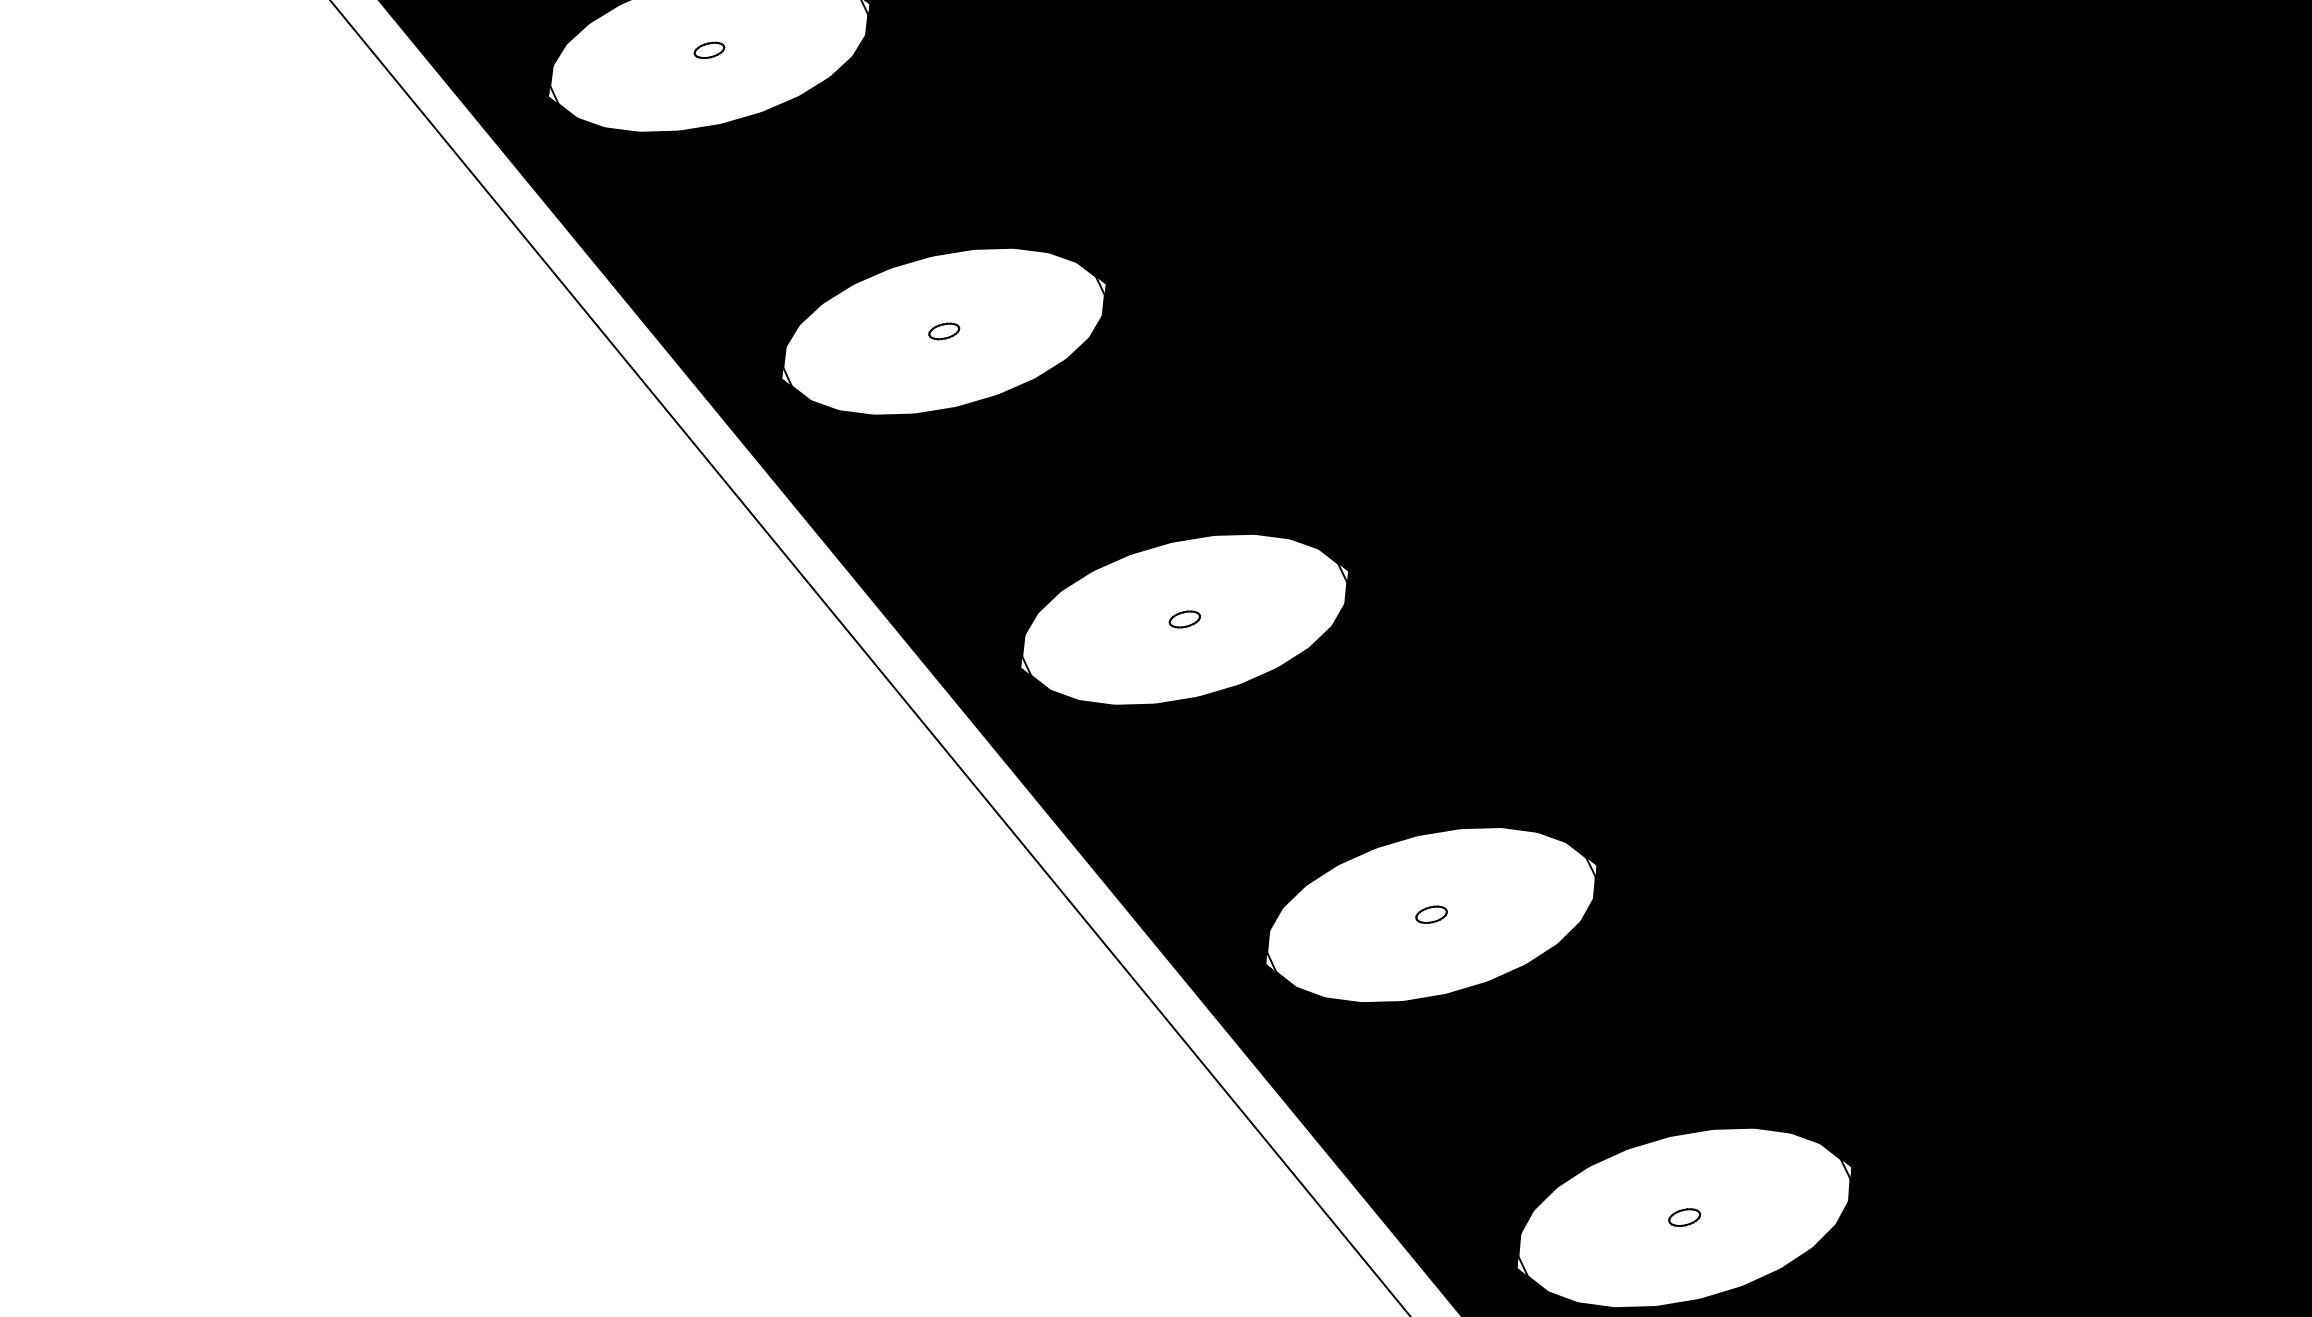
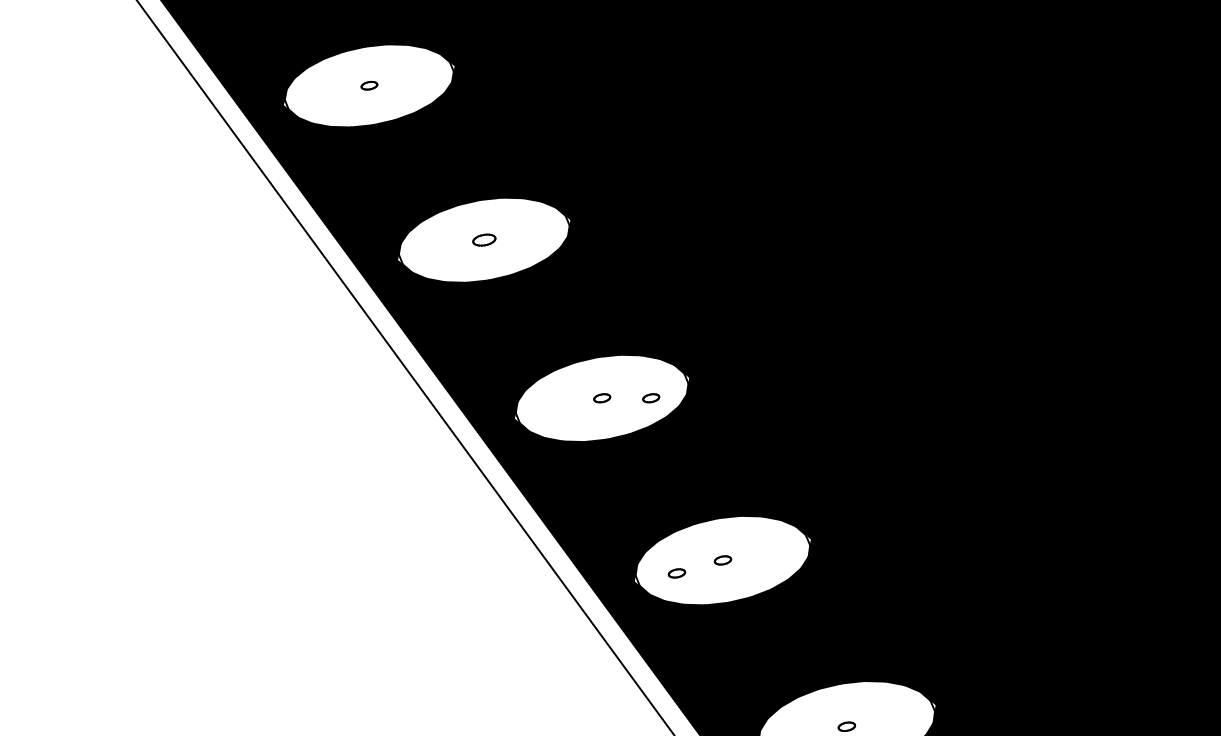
part: (944, 330) -> (484, 239), size x1.4
part: (1278, 614) -> (651, 398), added
part: (1344, 944) -> (676, 573), added

